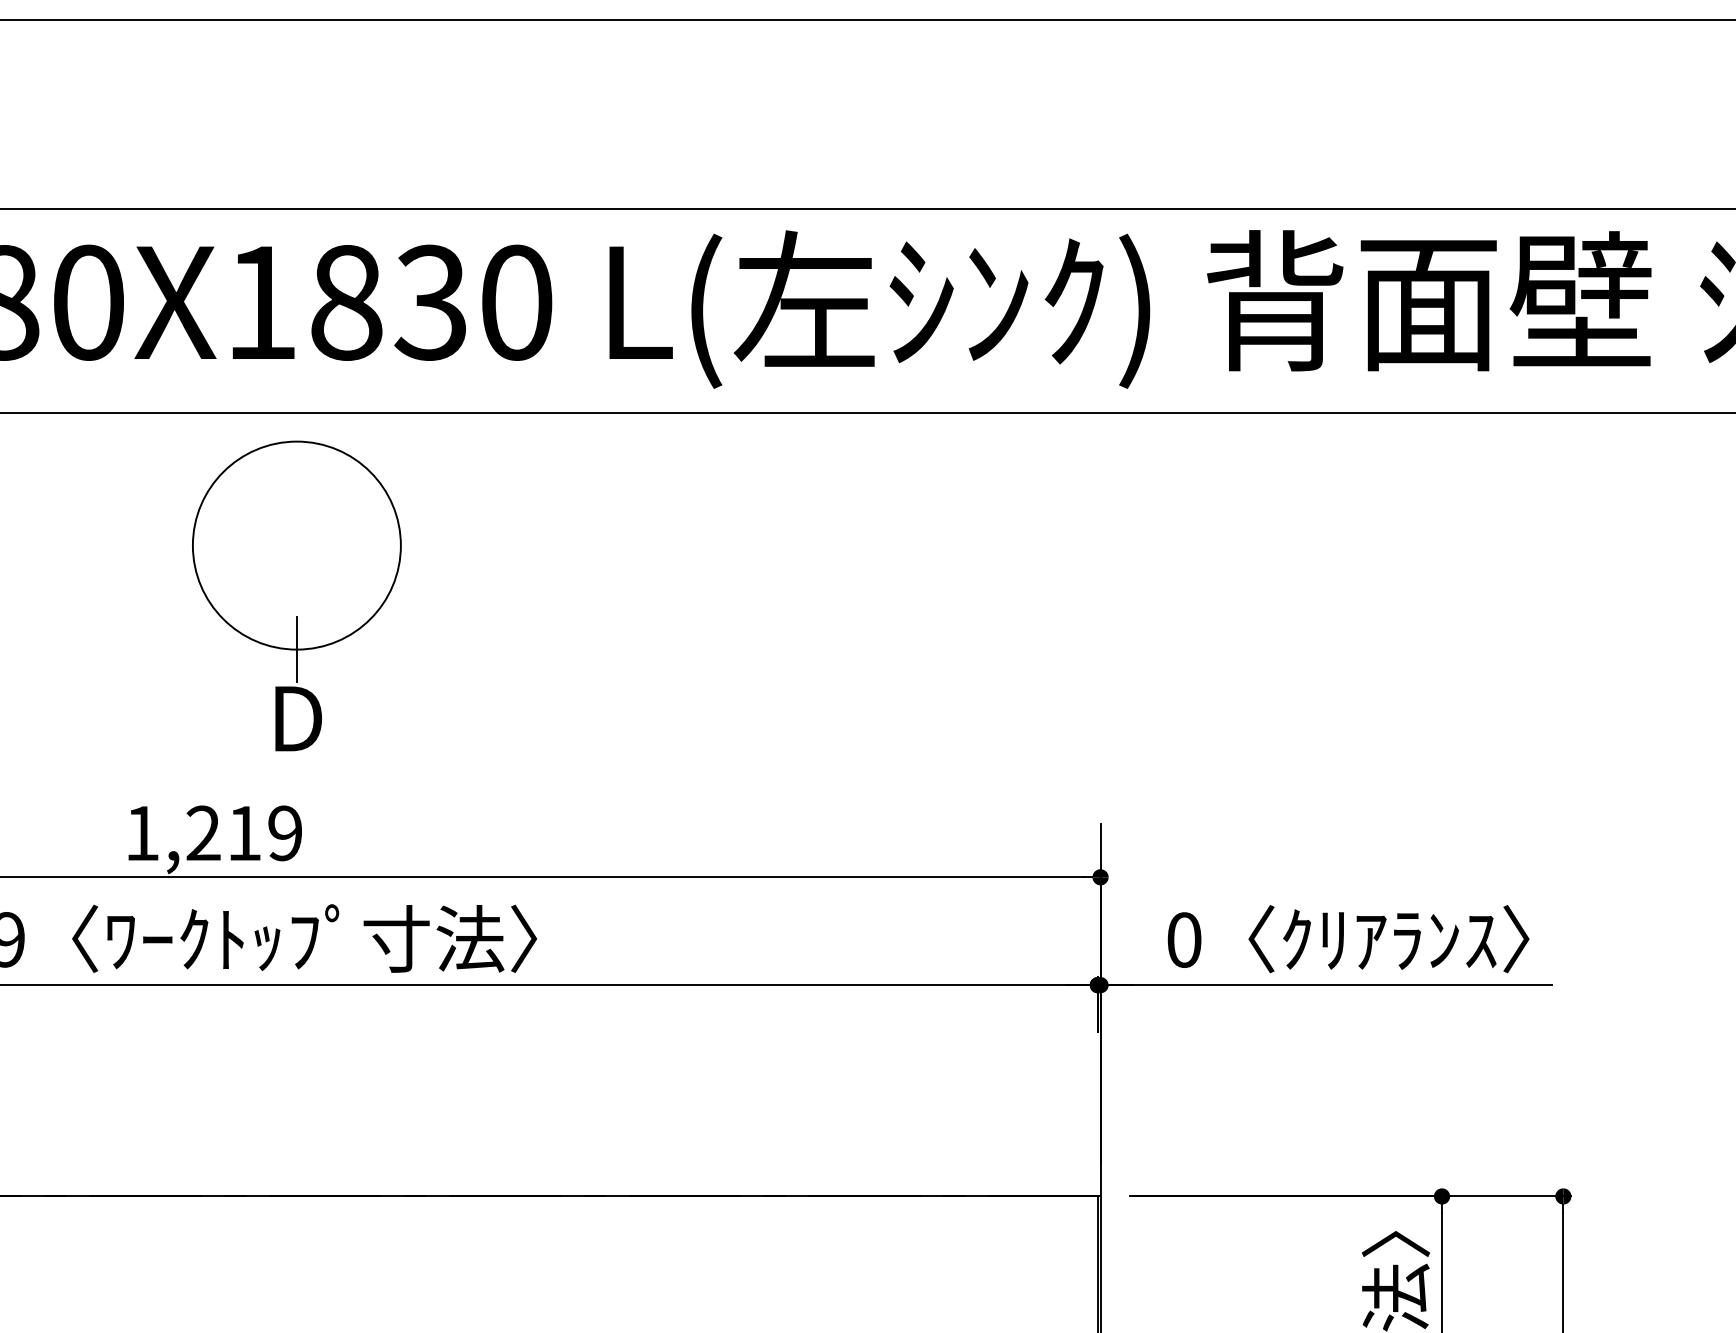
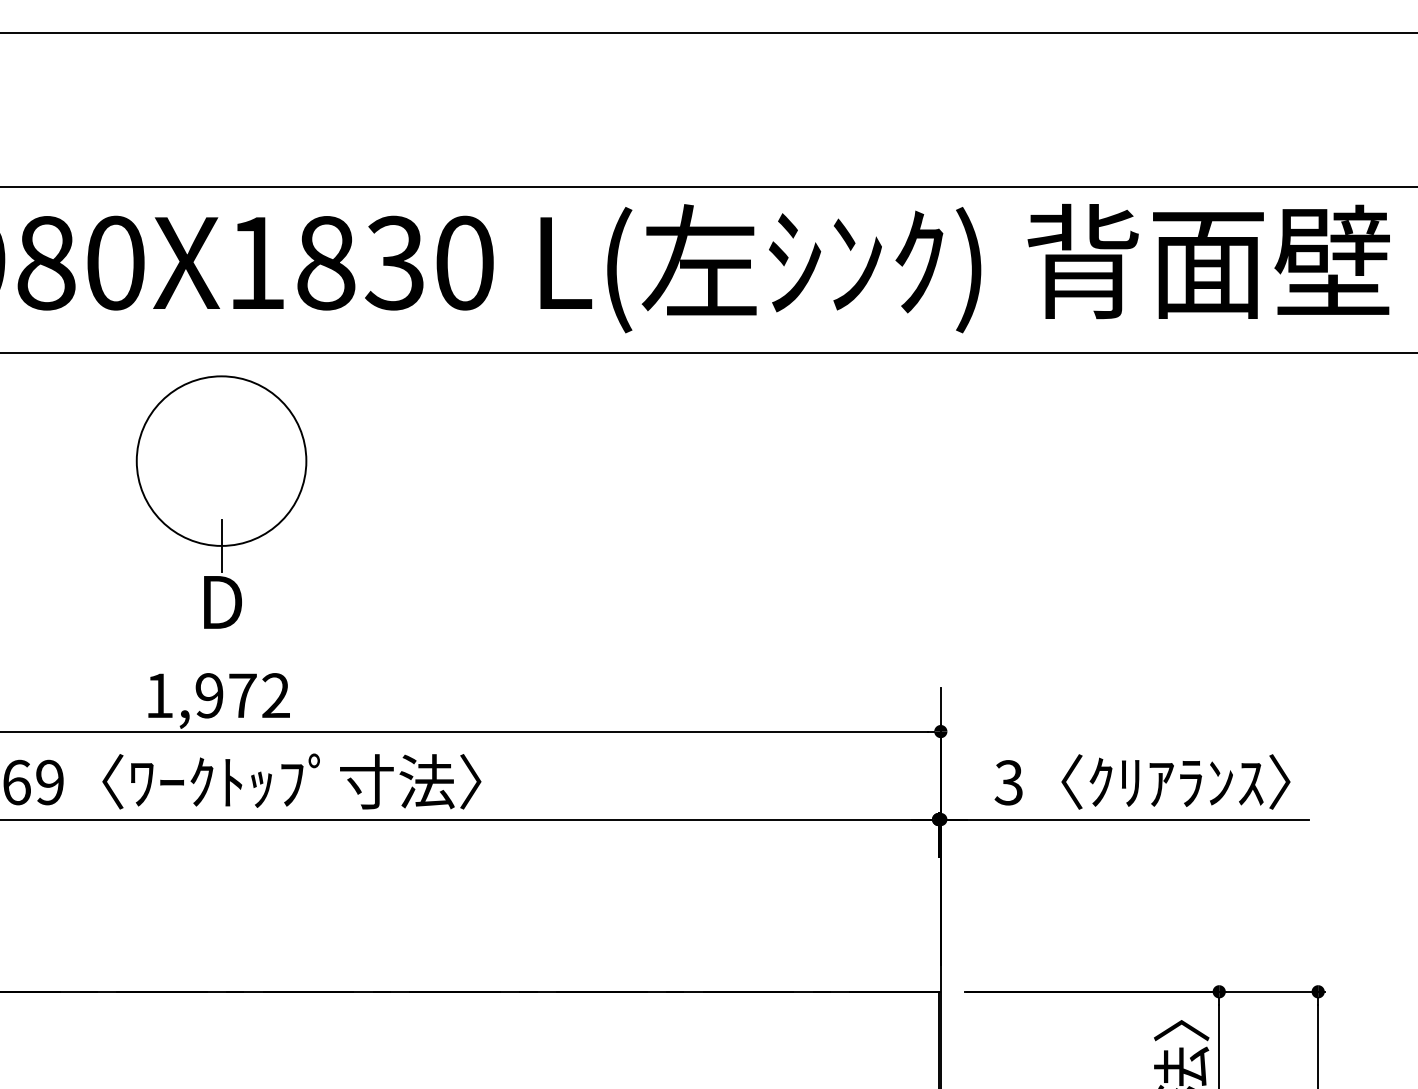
part: (296, 595) -> (221, 501), moved
text: (244, 833) -> (242, 695), 1,219 -> 1,972
text: (1183, 939) -> (1008, 782), 0 -> 3

